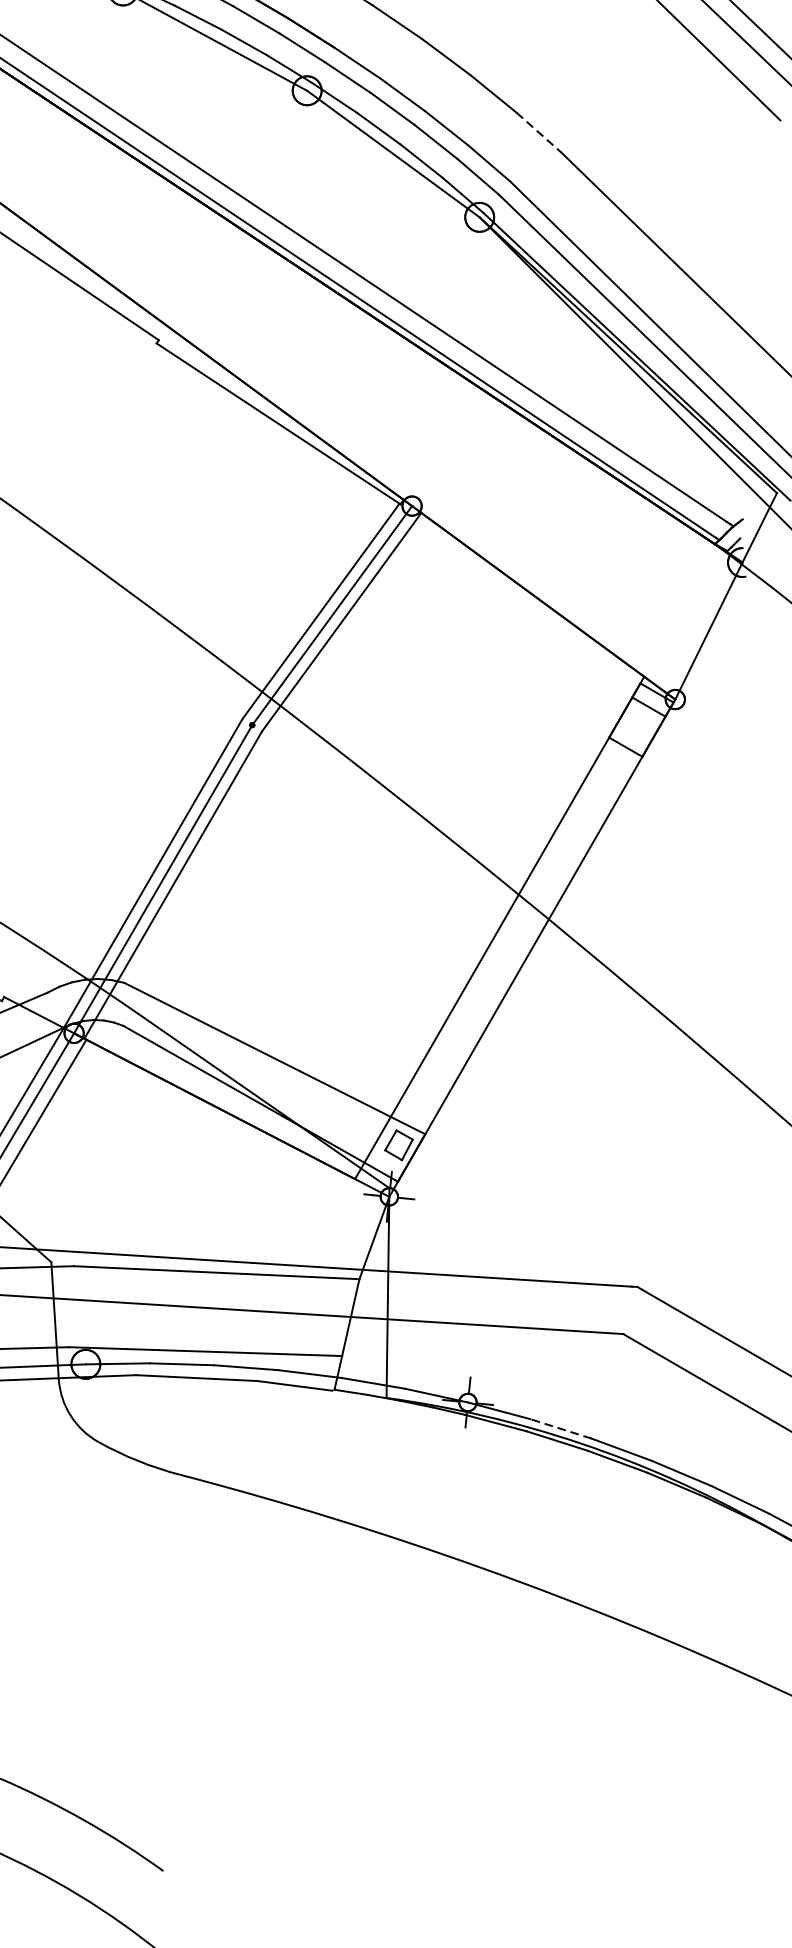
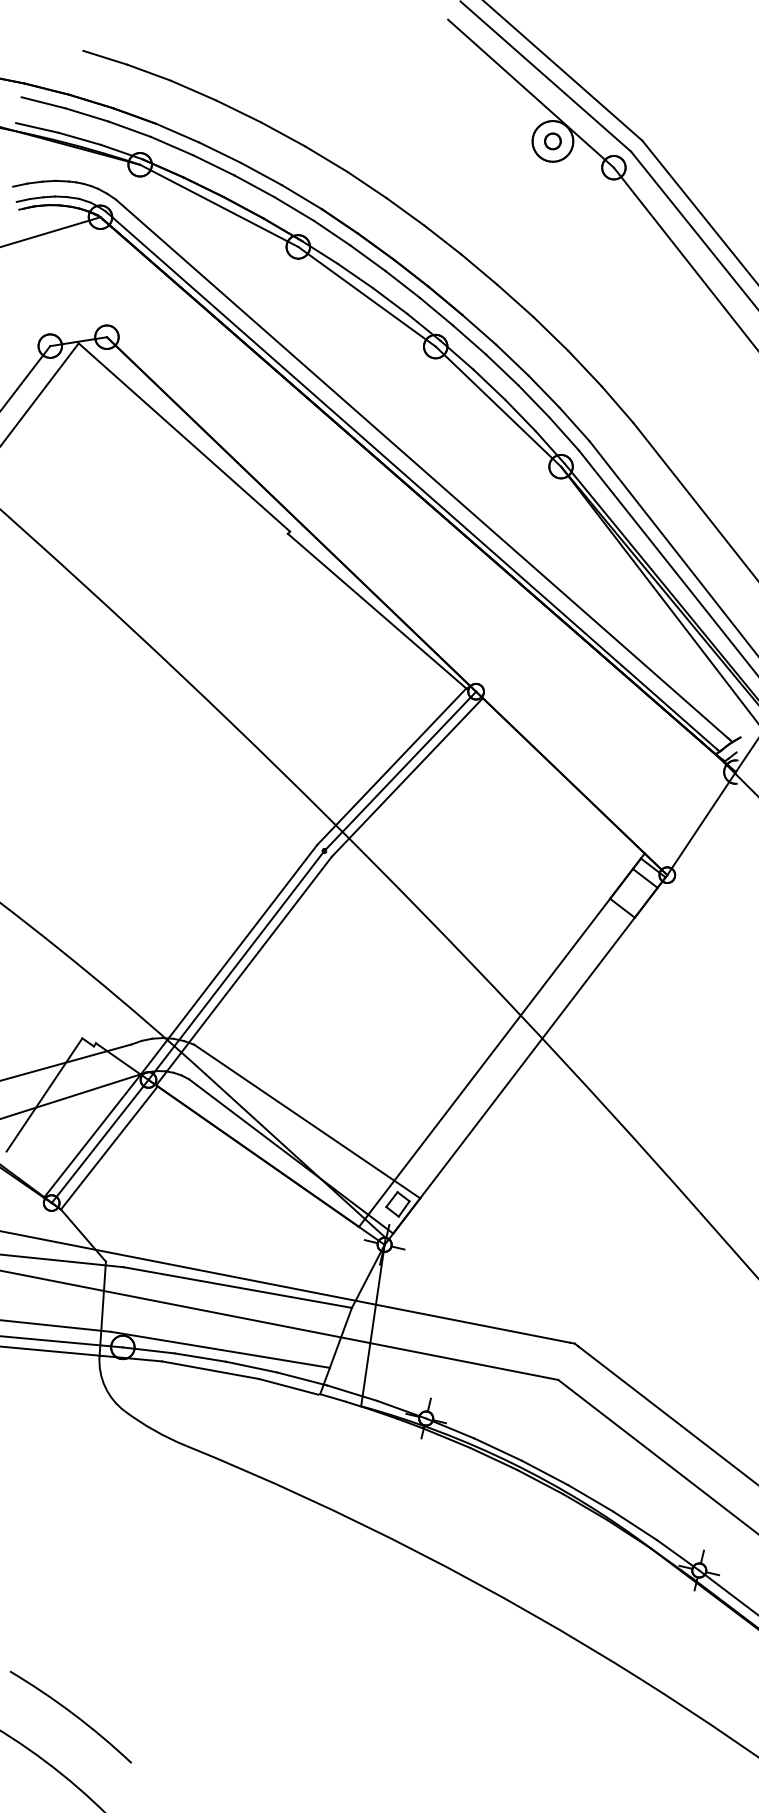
line: (540, 133) -> (618, 405), dashed -> solid
line: (560, 1428) -> (497, 1449), dashed -> solid

